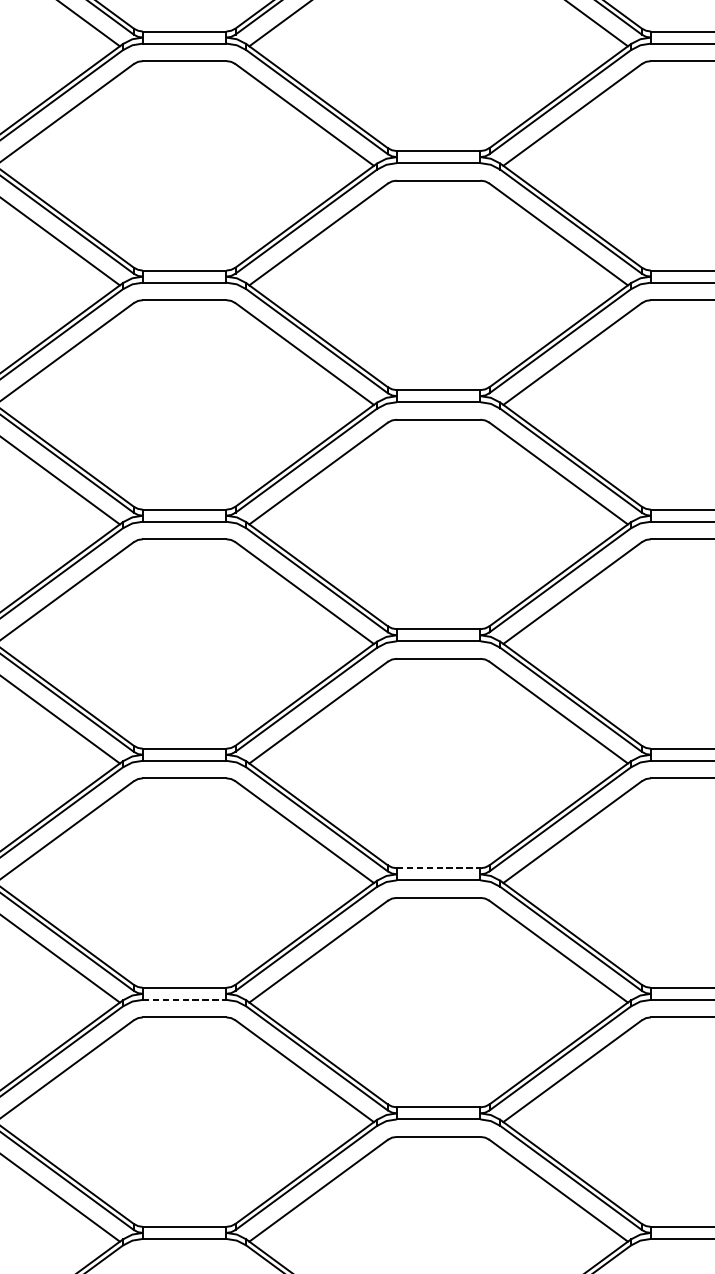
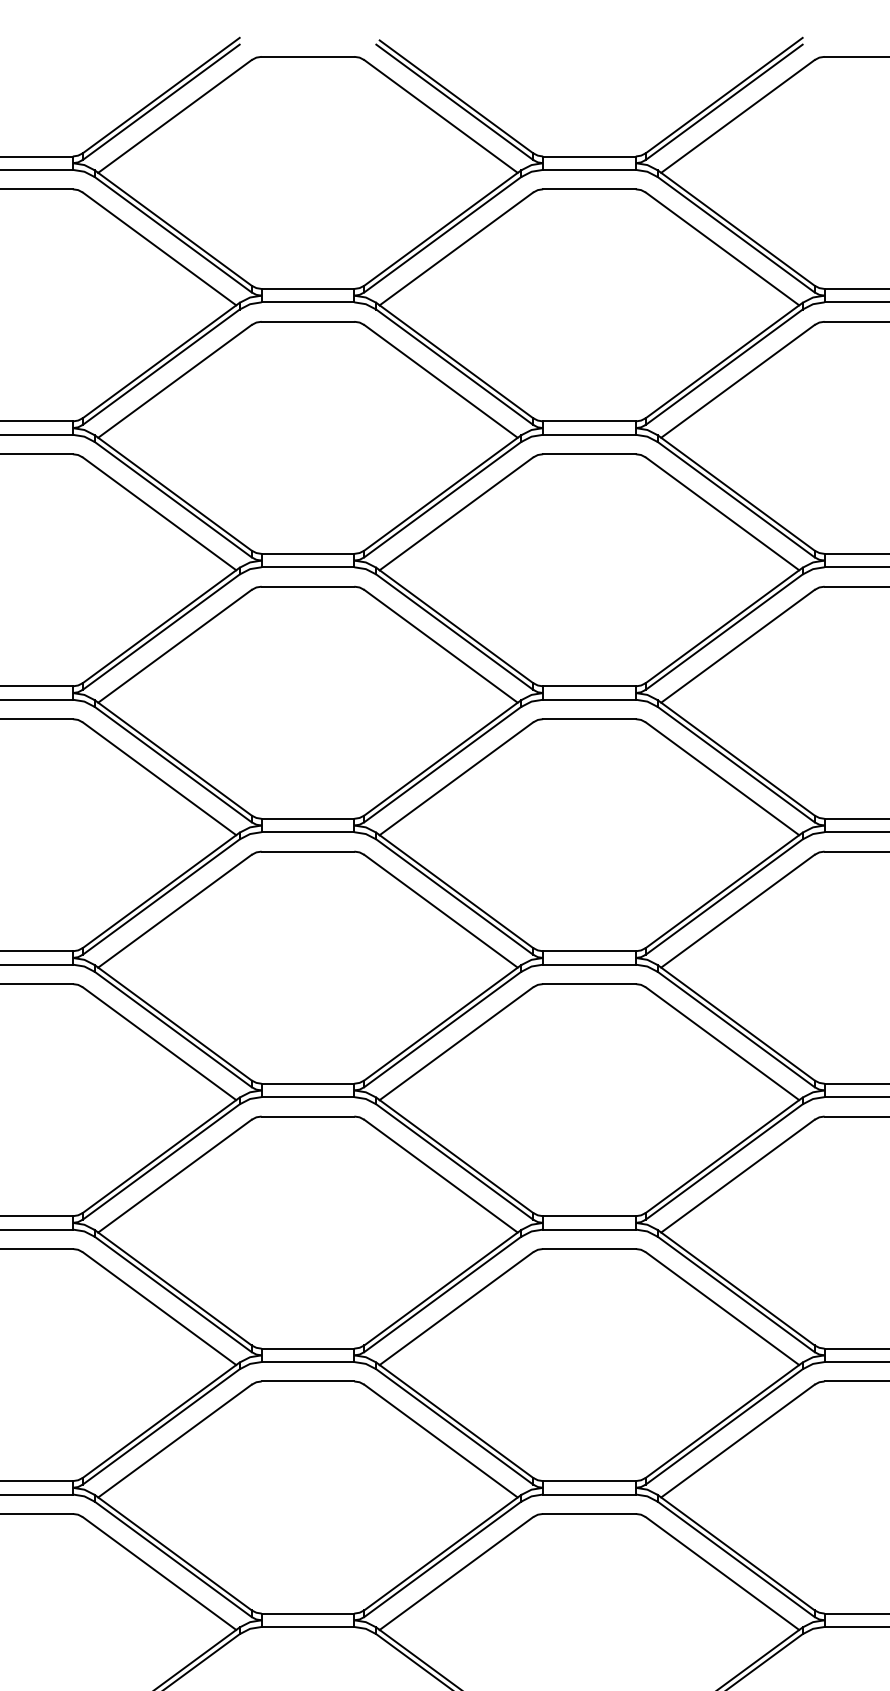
line: (438, 868) -> (589, 1216), dashed -> solid
line: (185, 1000) -> (308, 1362), dashed -> solid

